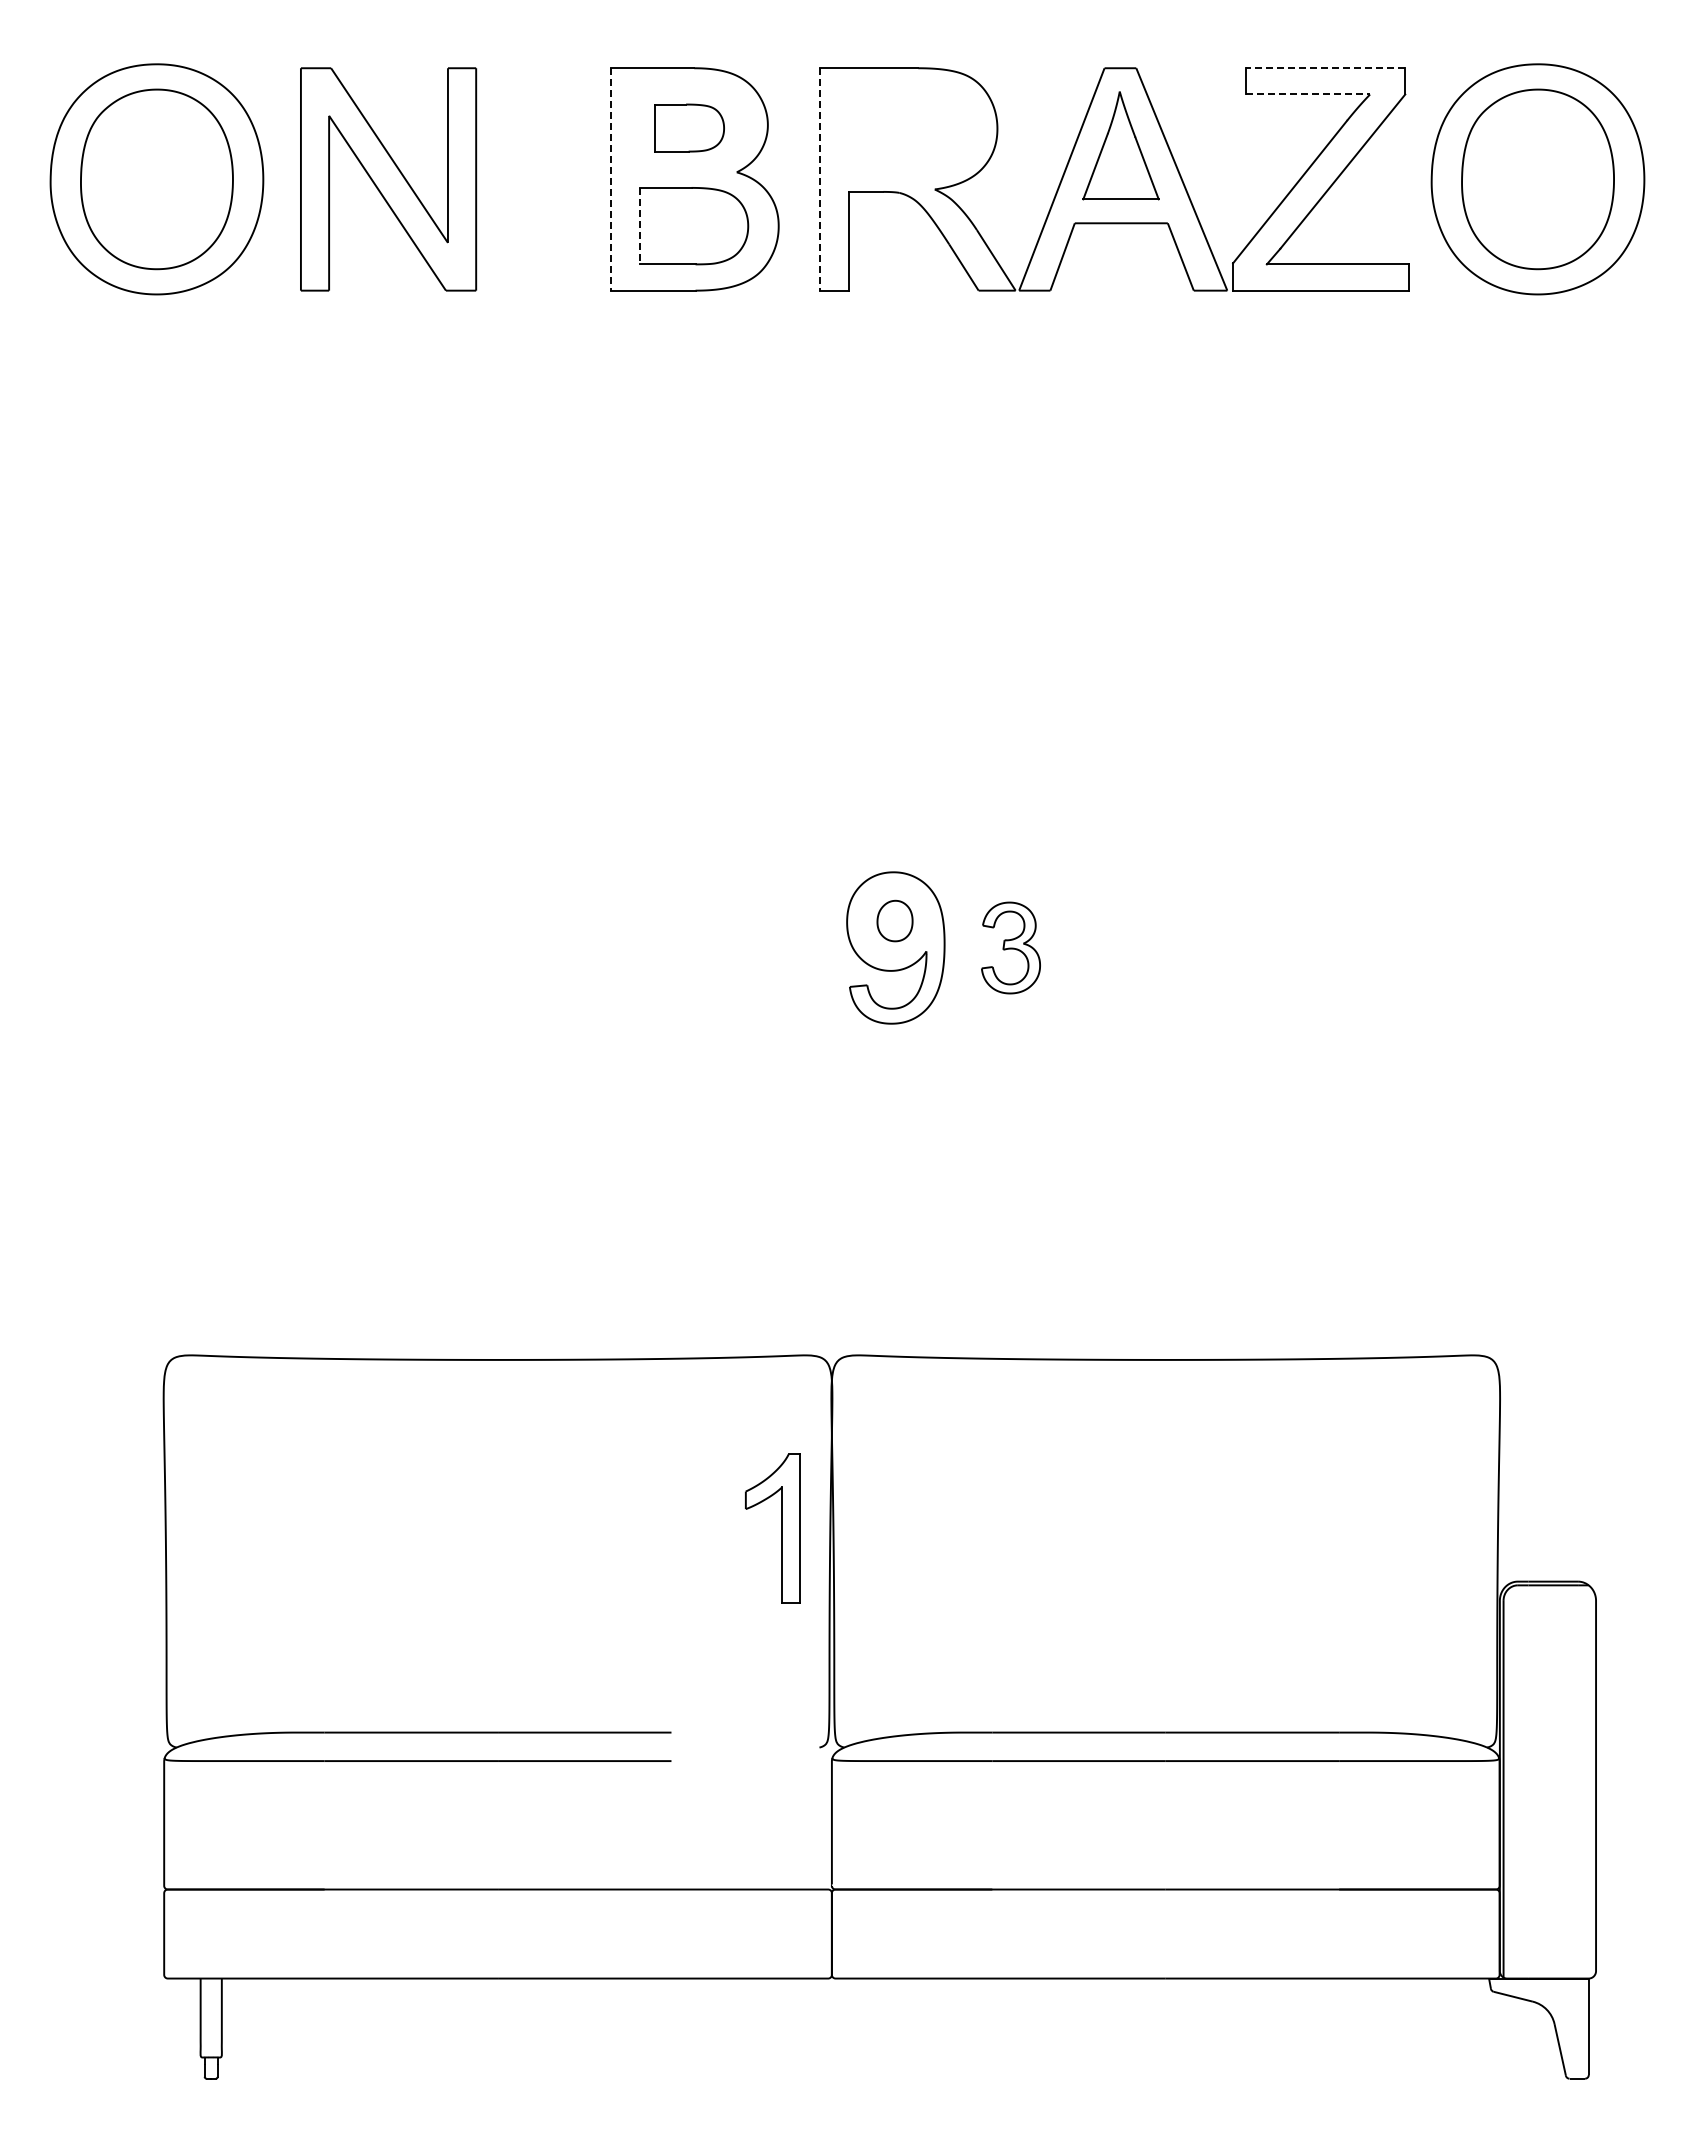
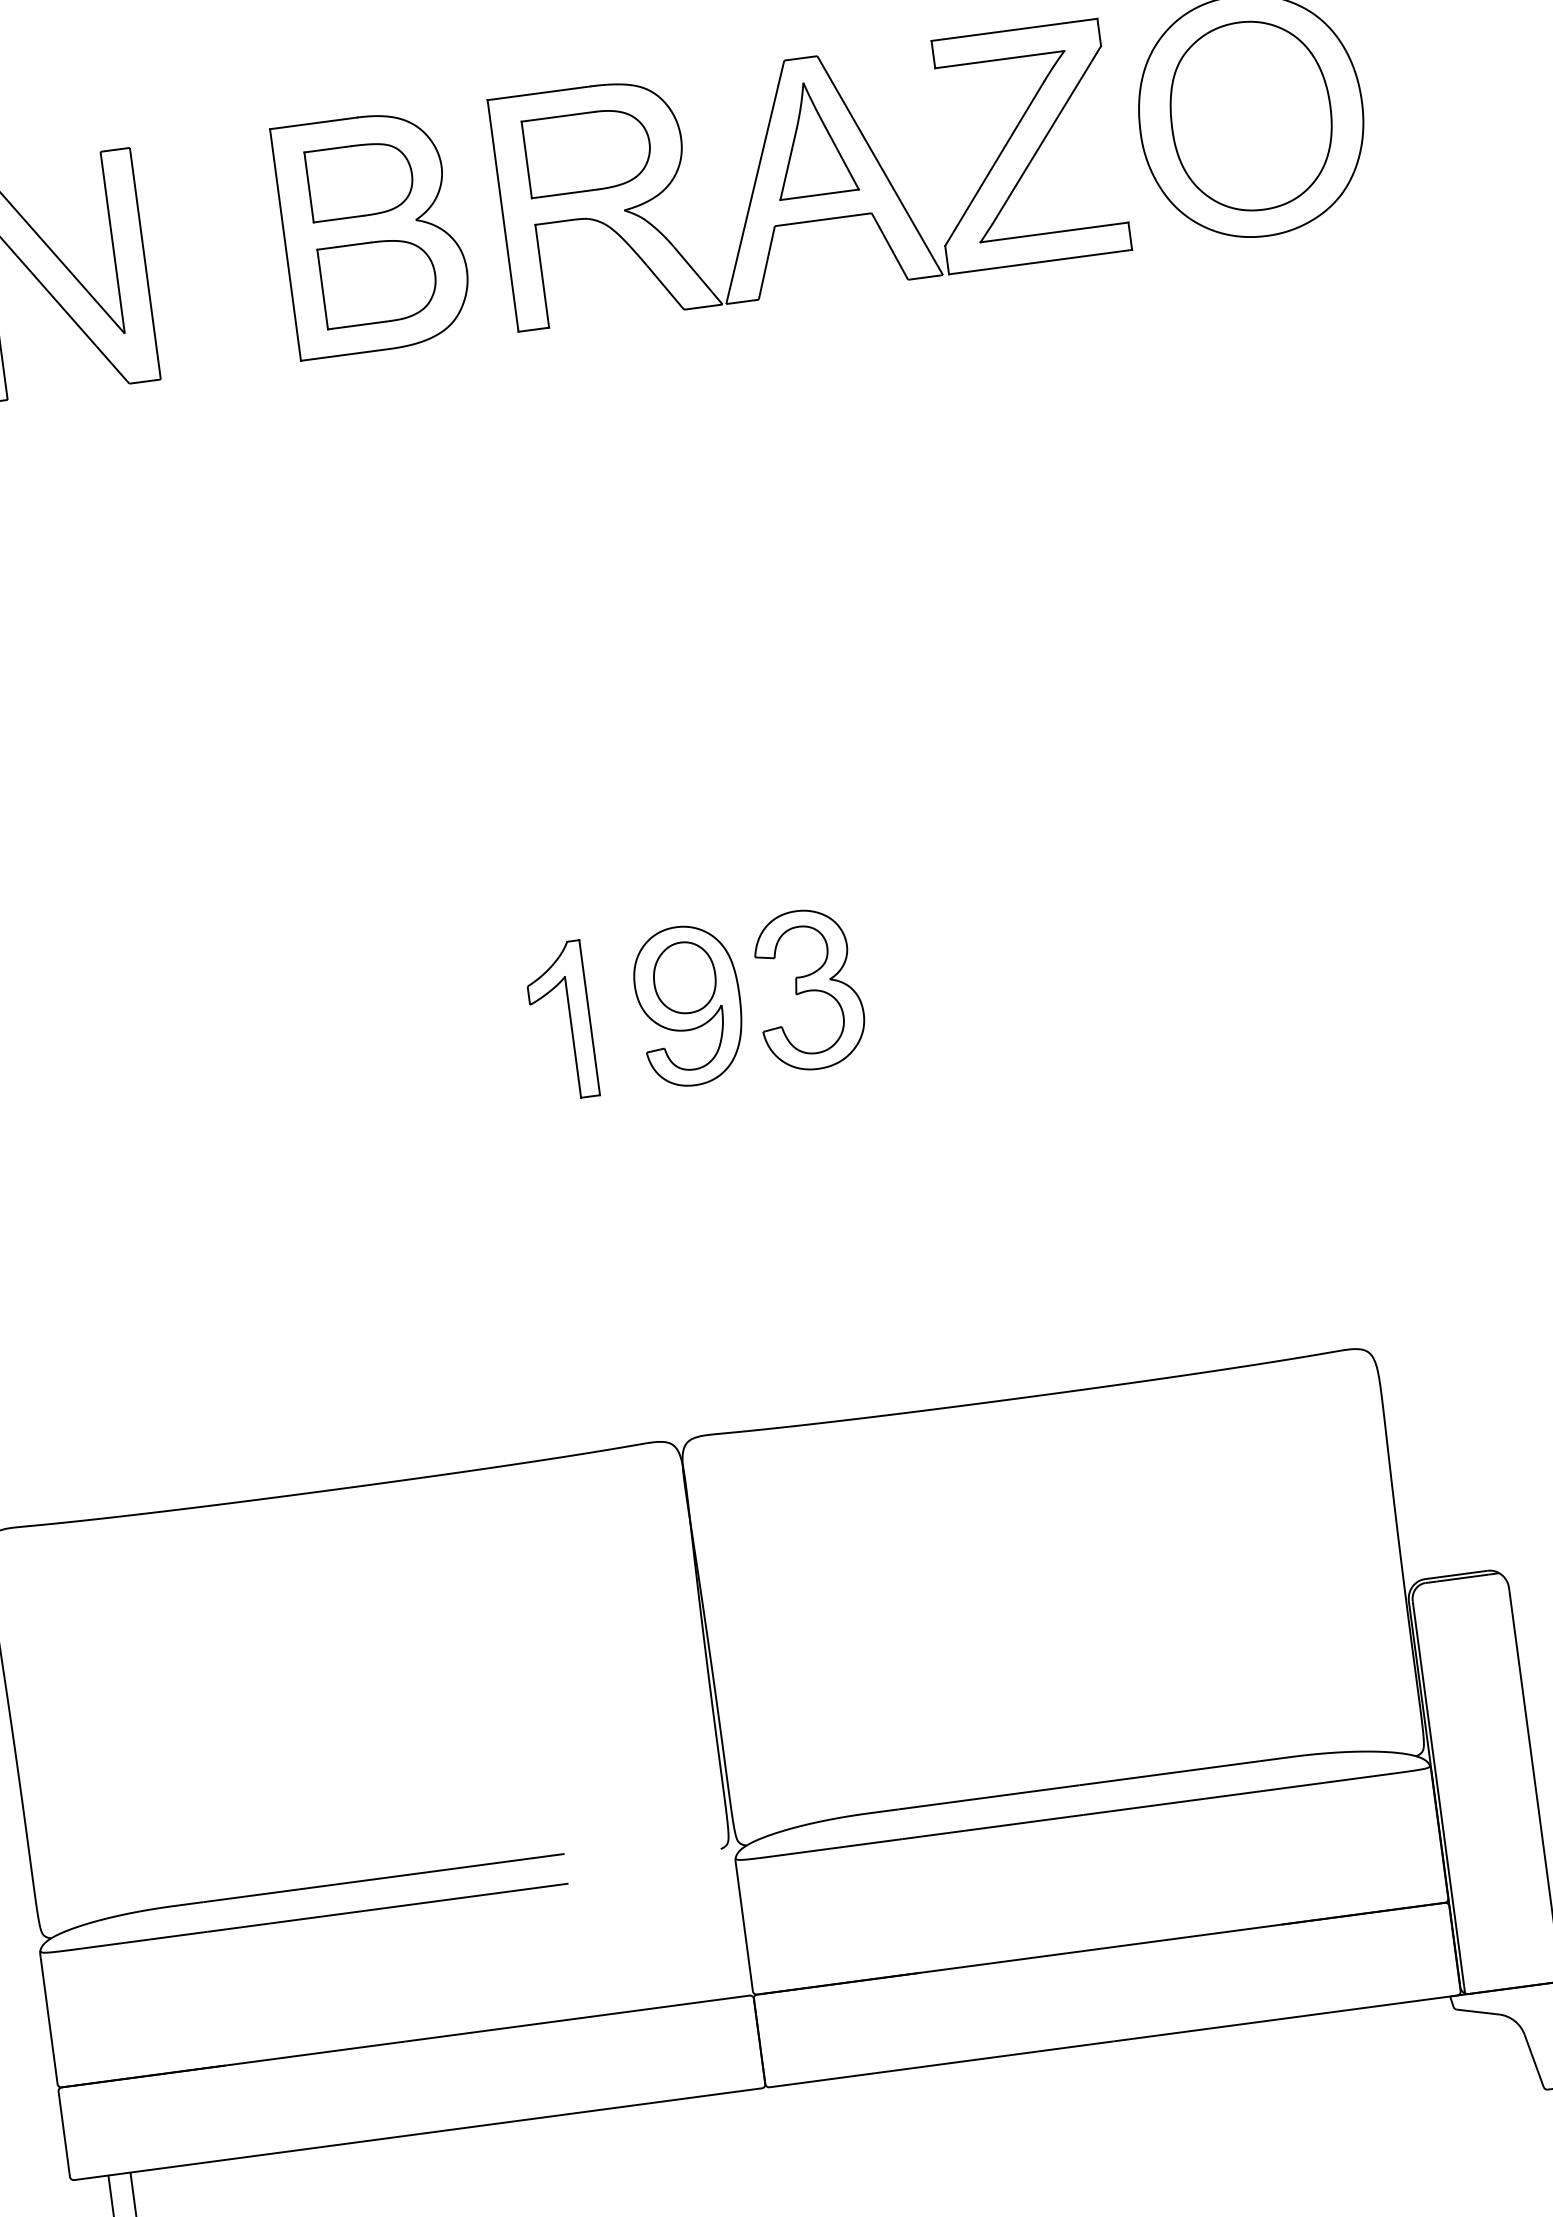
line: (1325, 68) -> (1014, 30), dashed -> solid
line: (1308, 94) -> (1000, 59), dashed -> solid
part: (689, 127) -> (360, 179), size x1.43
part: (907, 129) -> (587, 151), added
line: (610, 179) -> (285, 245), dashed -> solid
line: (819, 179) -> (502, 216), dashed -> solid
line: (640, 226) -> (323, 289), dashed -> solid
part: (894, 920) -> (683, 977), size x1.67
part: (1010, 947) -> (808, 989), size x1.67
part: (781, 1528) -> (569, 1020), moved

